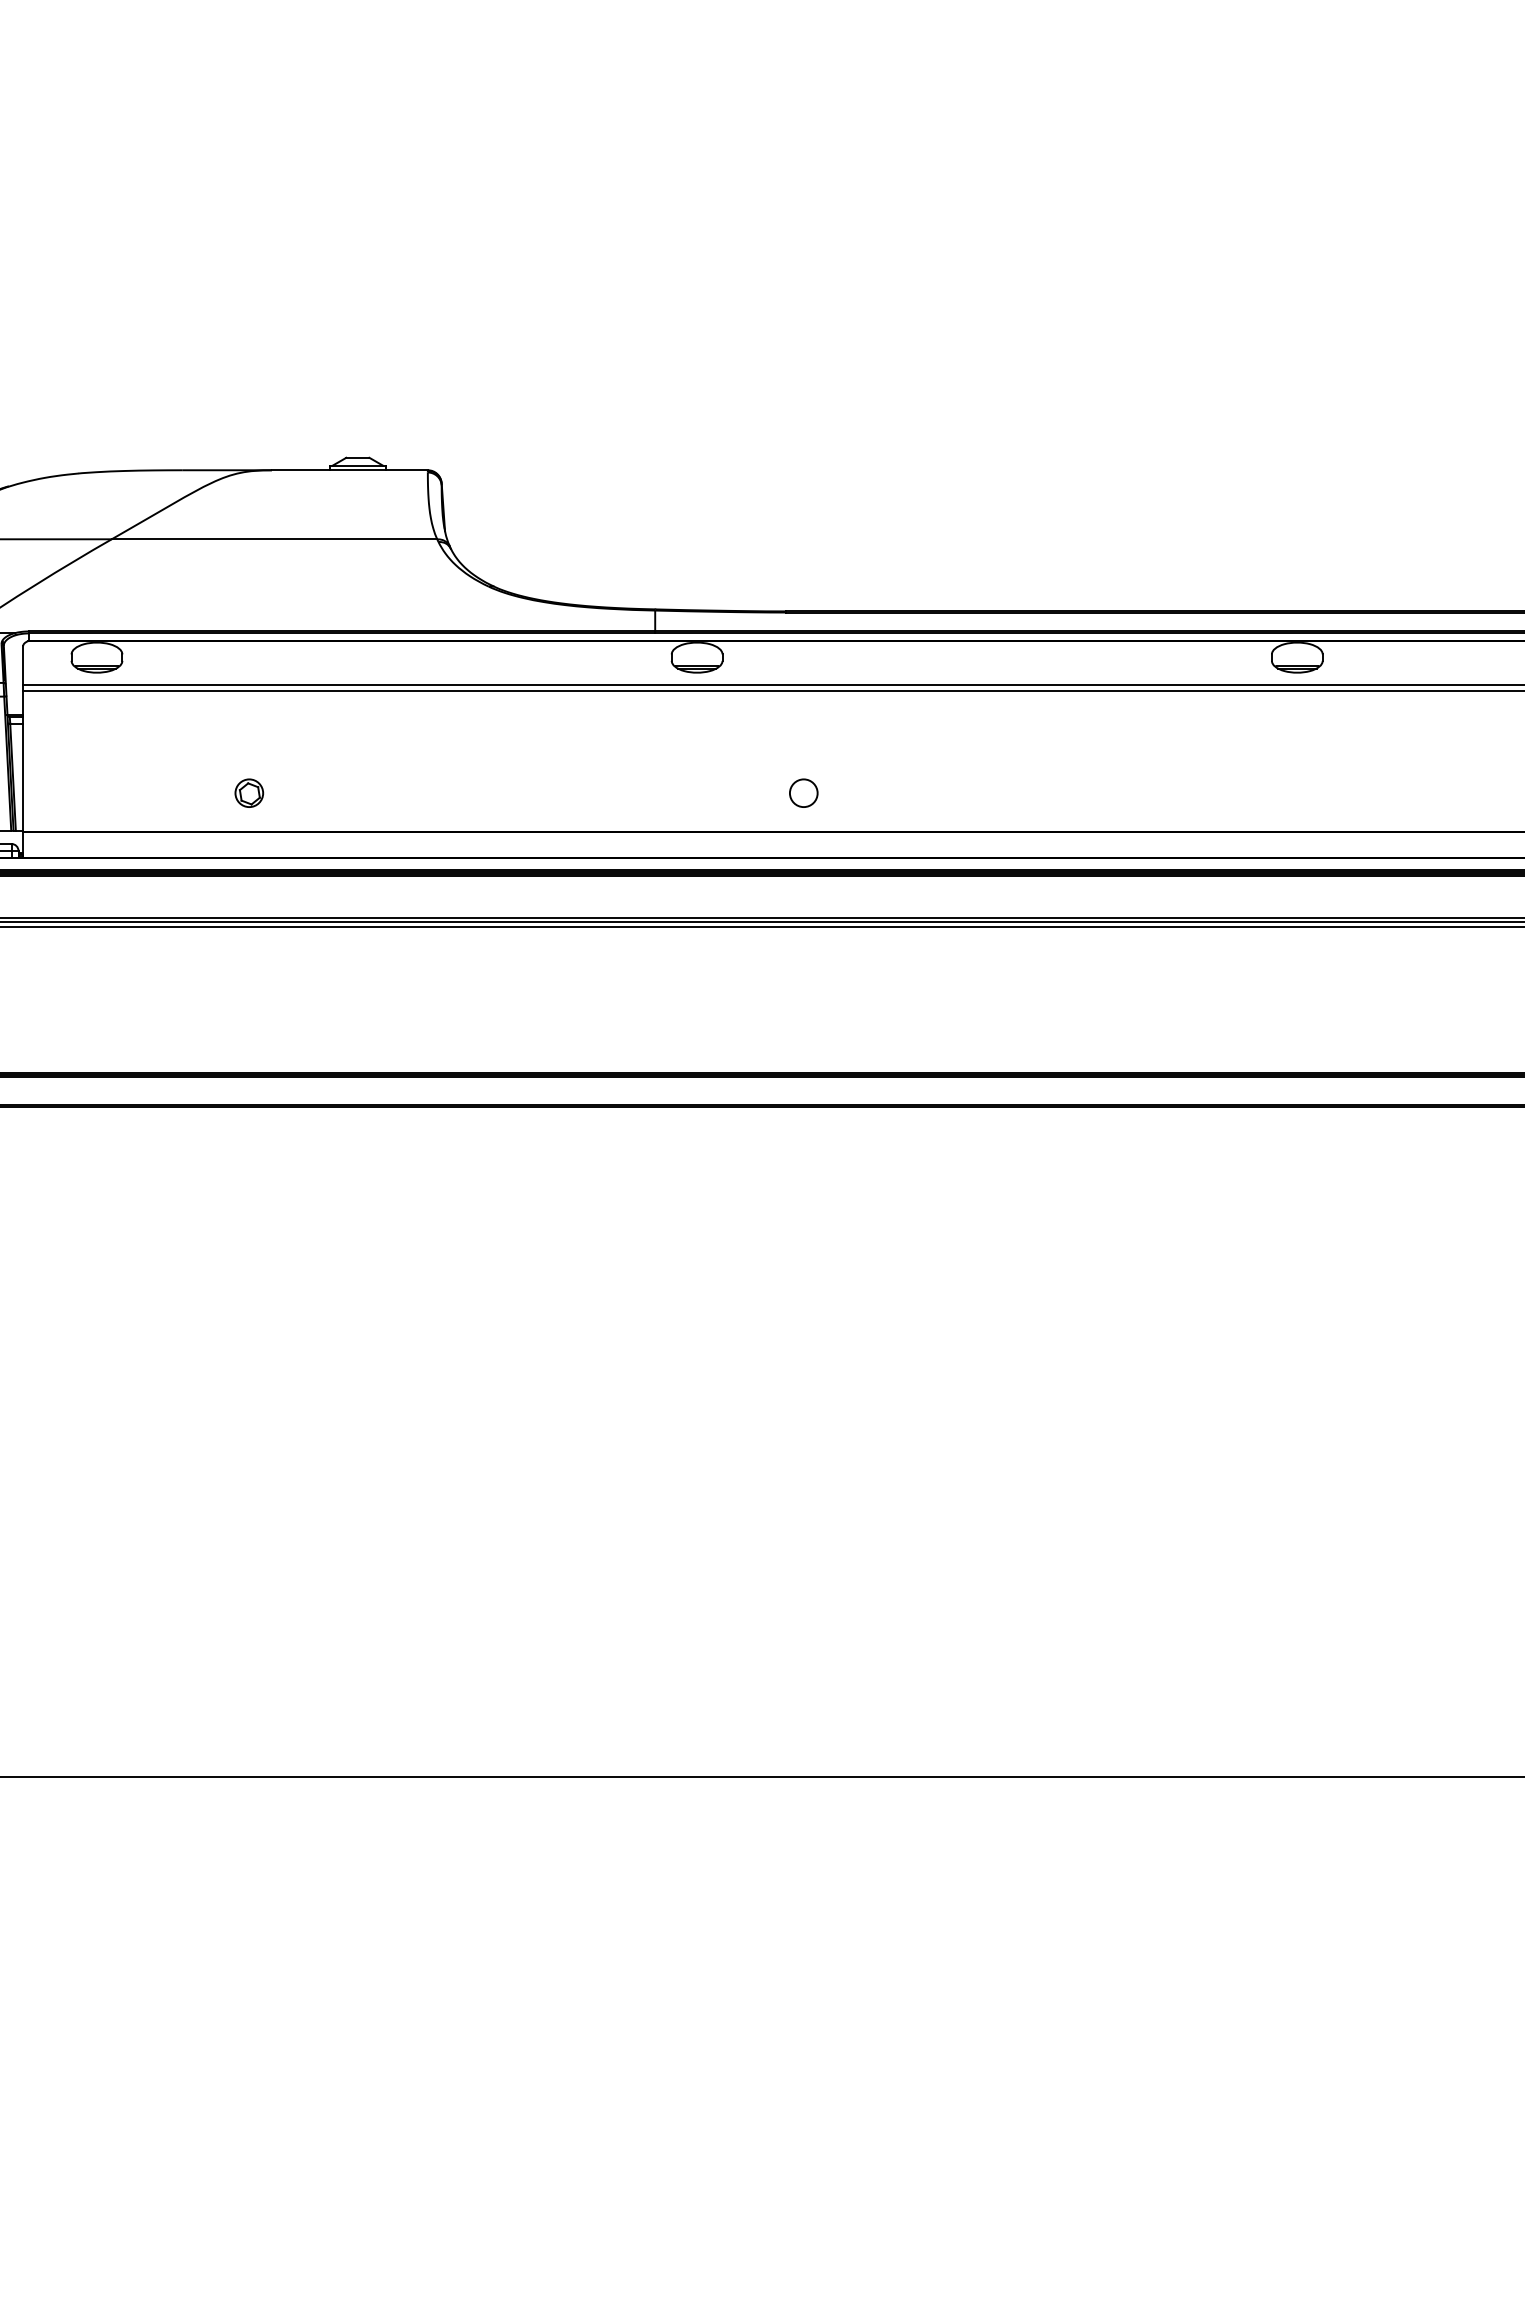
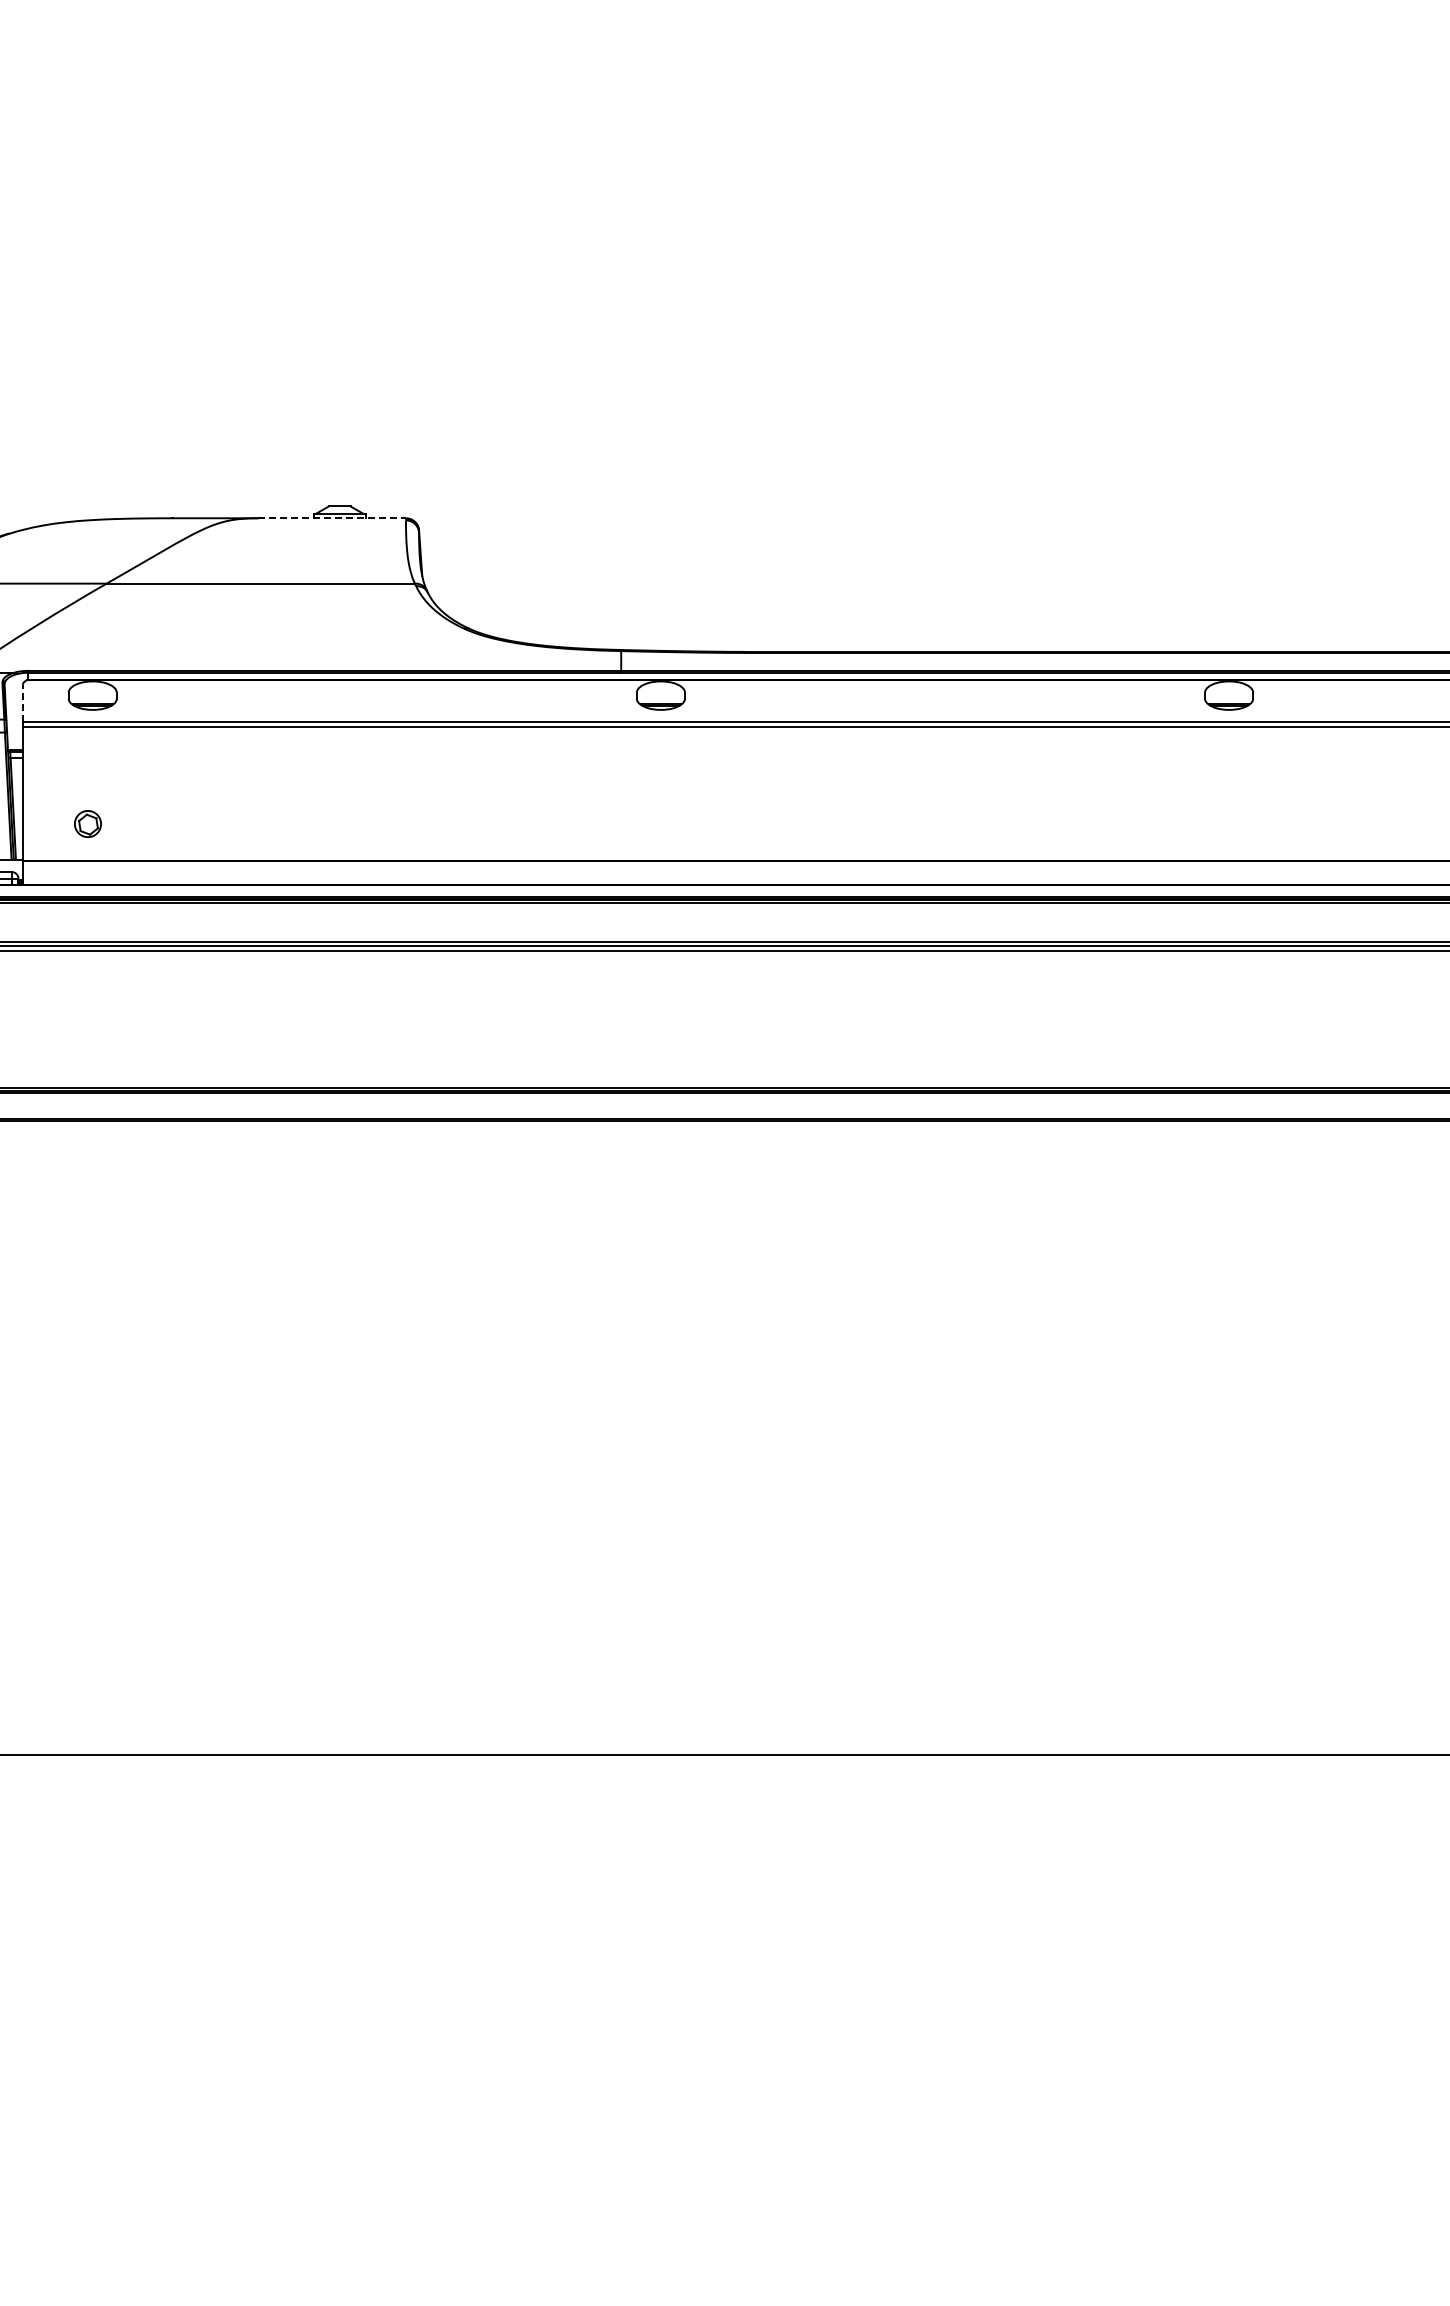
line: (350, 470) -> (332, 518), solid -> dashed
line: (22, 664) -> (22, 702), solid -> dashed
part: (248, 792) -> (87, 823), moved
circle: (803, 792) -> (761, 823), removed

